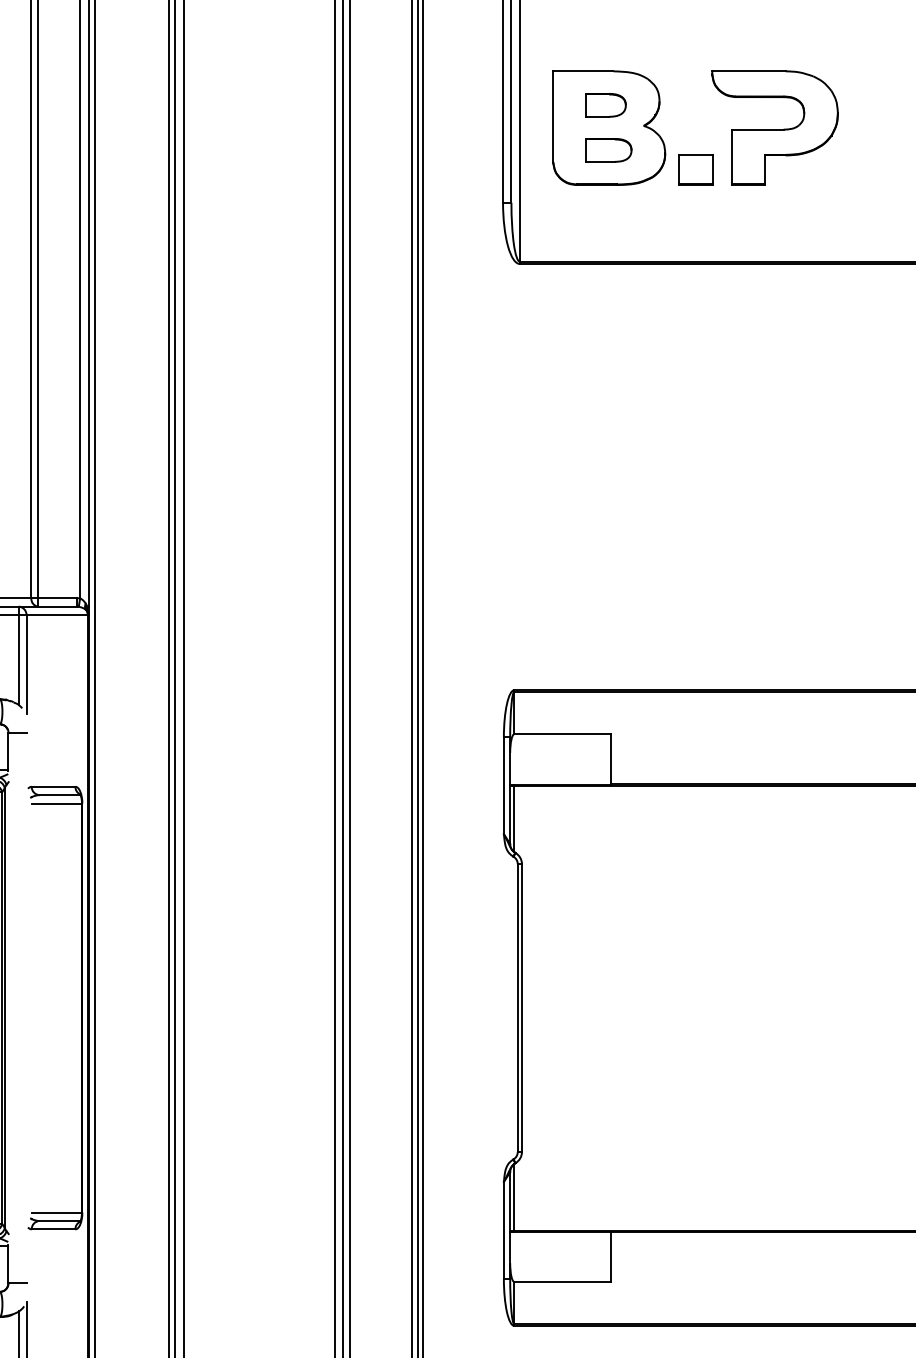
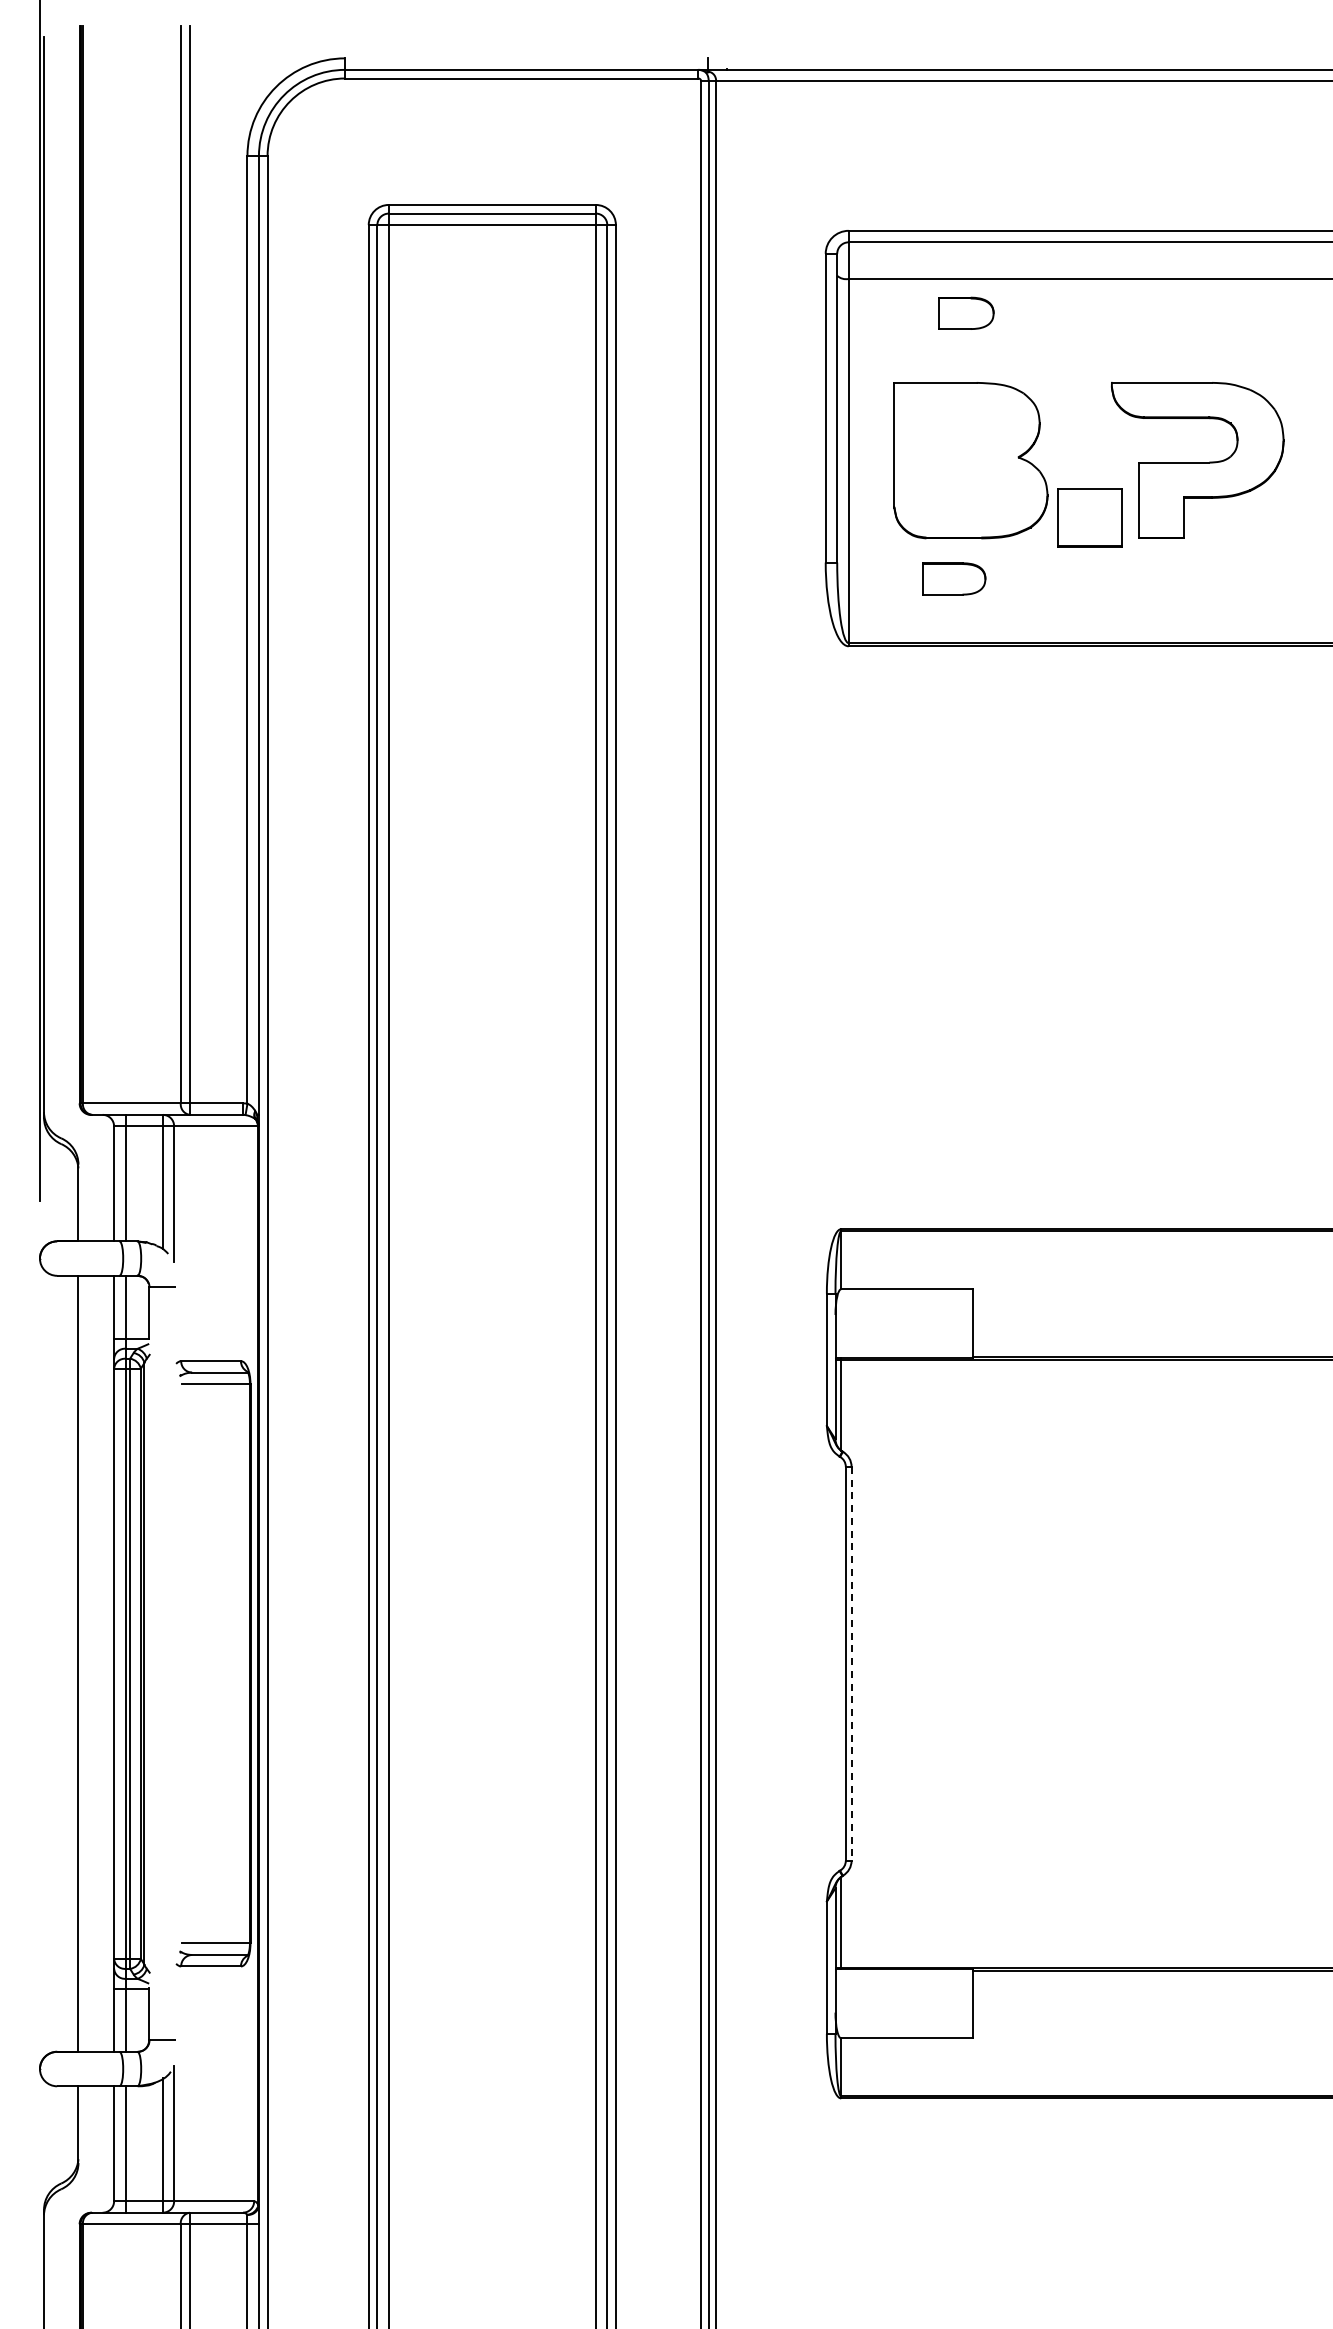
part: (605, 104) -> (966, 312), moved
part: (608, 150) -> (954, 578), moved
part: (695, 169) -> (1089, 517), size x1.4
line: (521, 1007) -> (851, 1663), solid -> dashed

